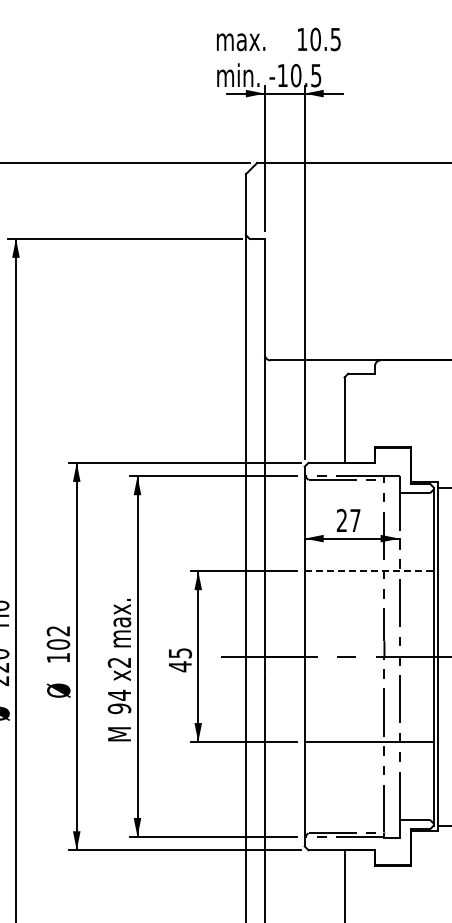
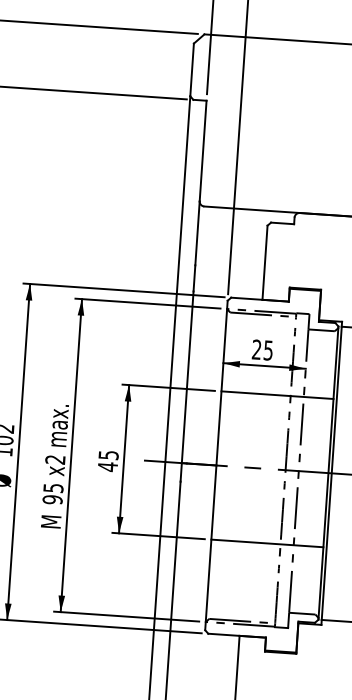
text: (355, 520) -> (268, 350), 27 -> 25
line: (369, 571) -> (277, 395), dashed -> solid
text: (119, 694) -> (53, 487), 94 -> 95

